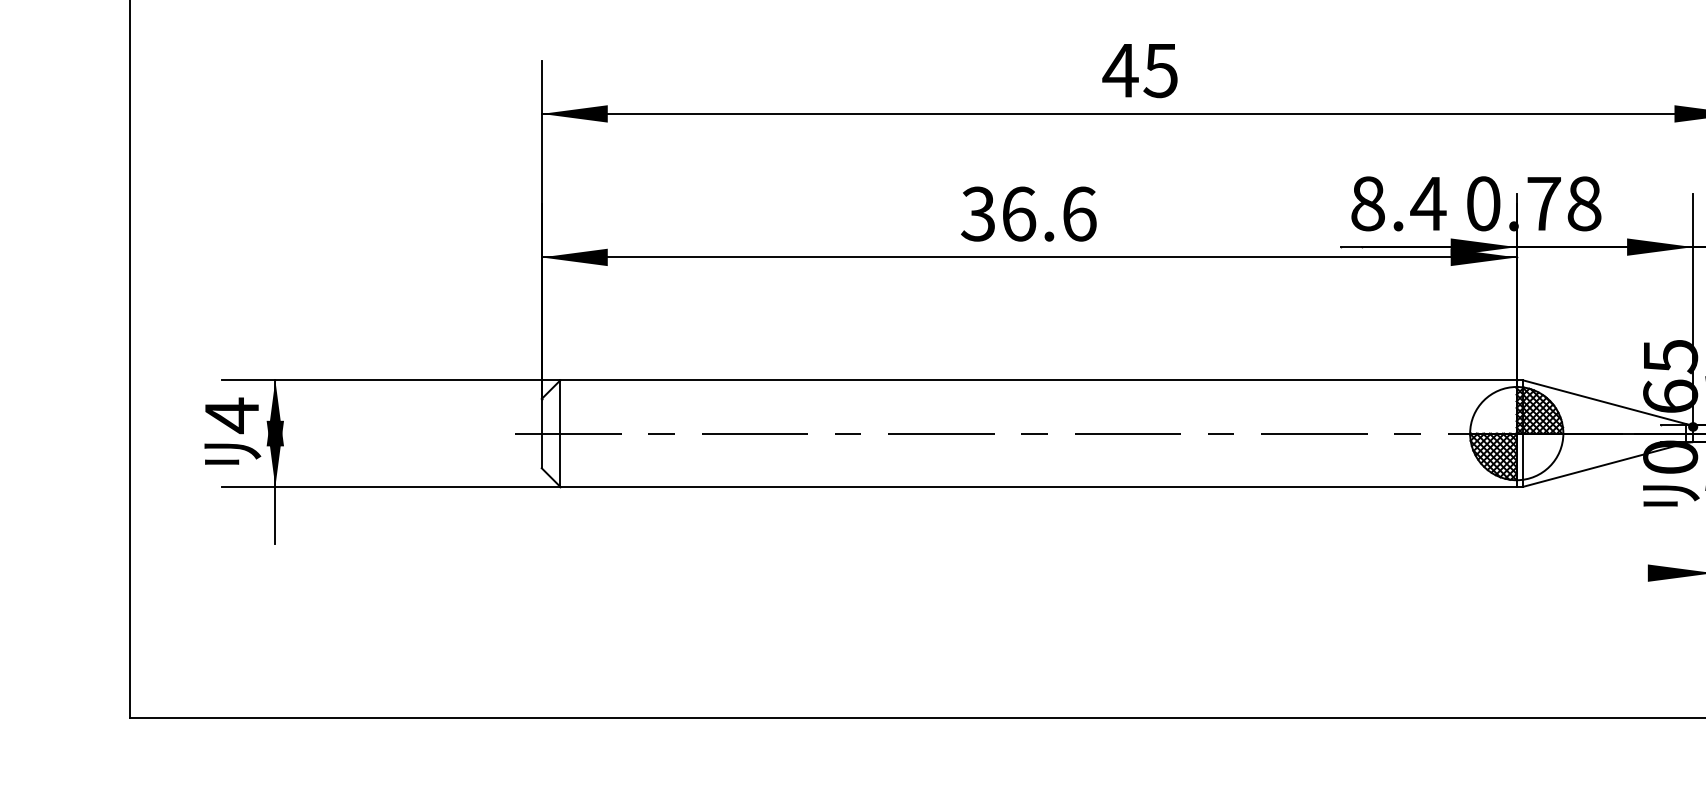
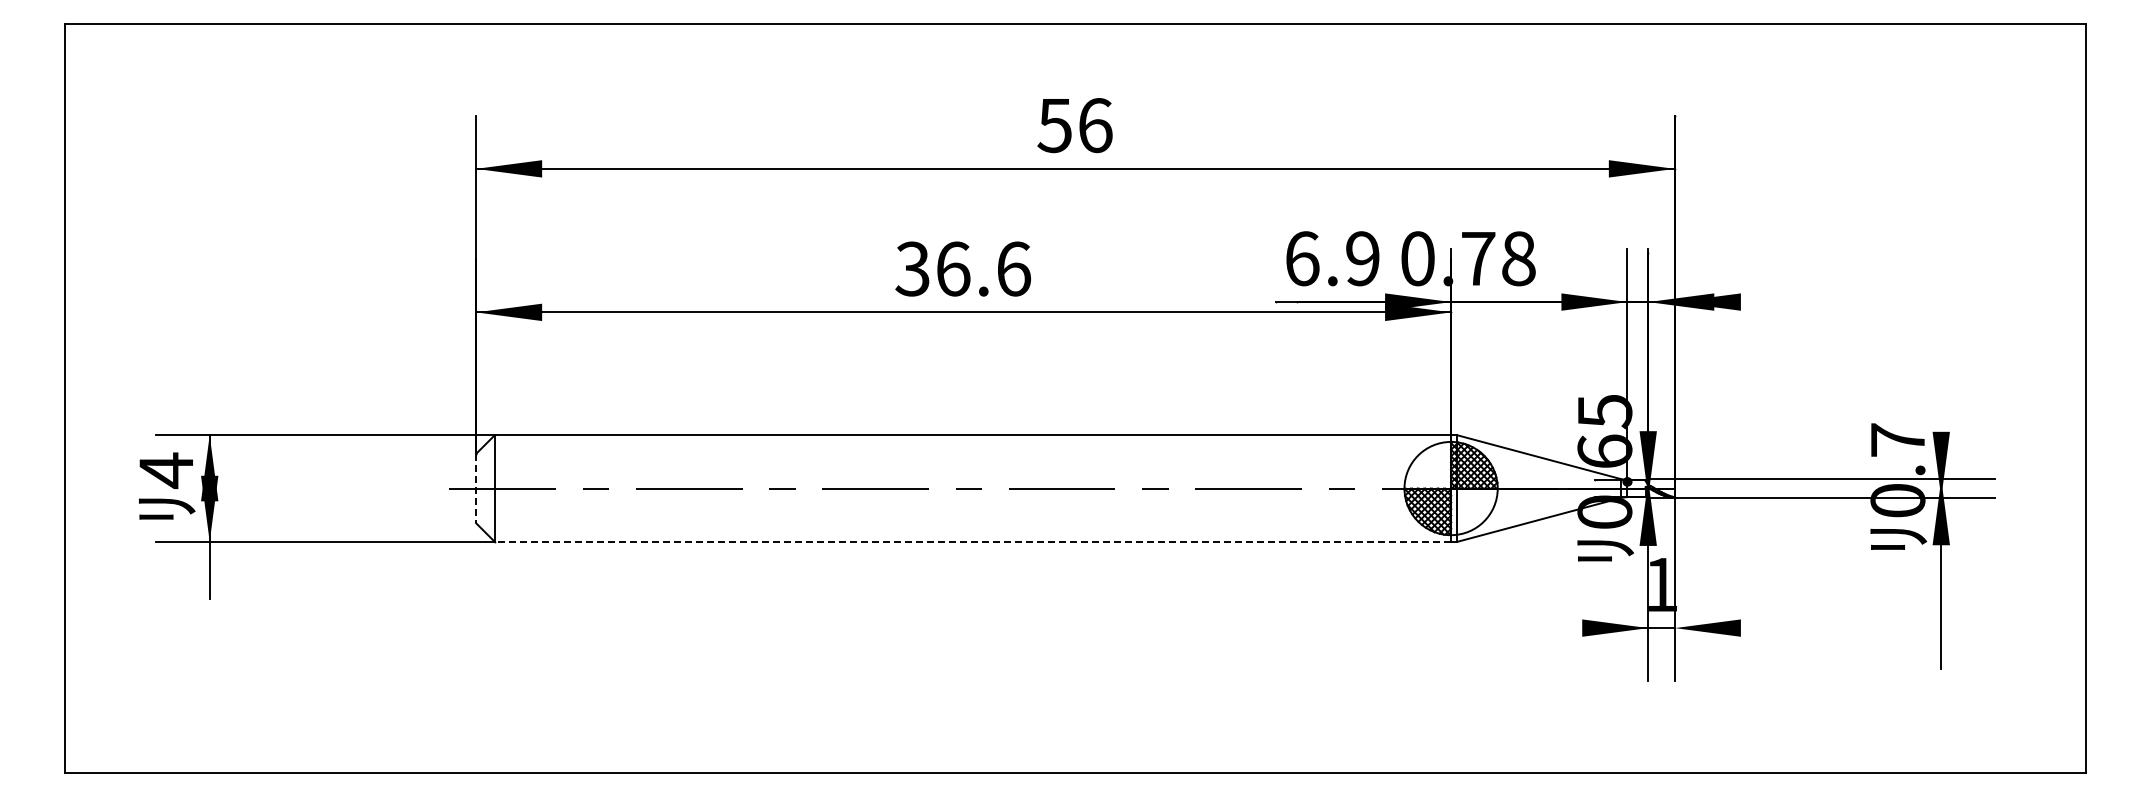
text: (1140, 70) -> (1074, 125), 45 -> 56
text: (1398, 203) -> (1332, 258), 8.4 -> 6.9
line: (542, 433) -> (476, 488), solid -> dashed
line: (1038, 486) -> (972, 541), solid -> dashed

